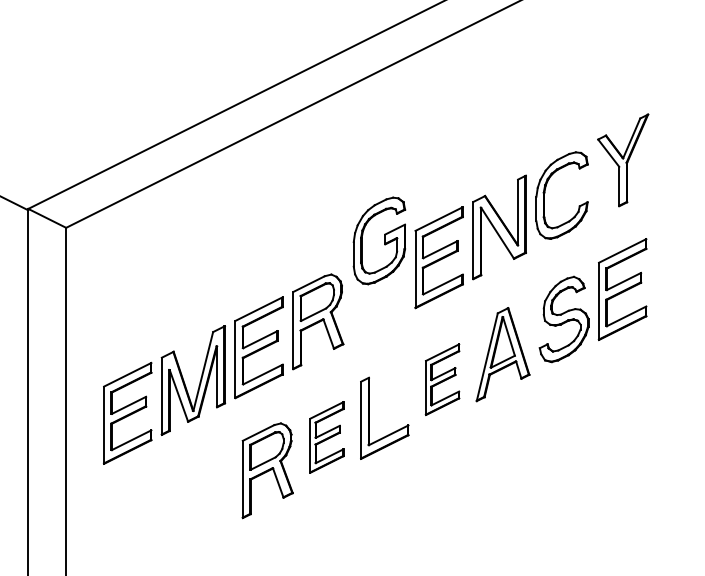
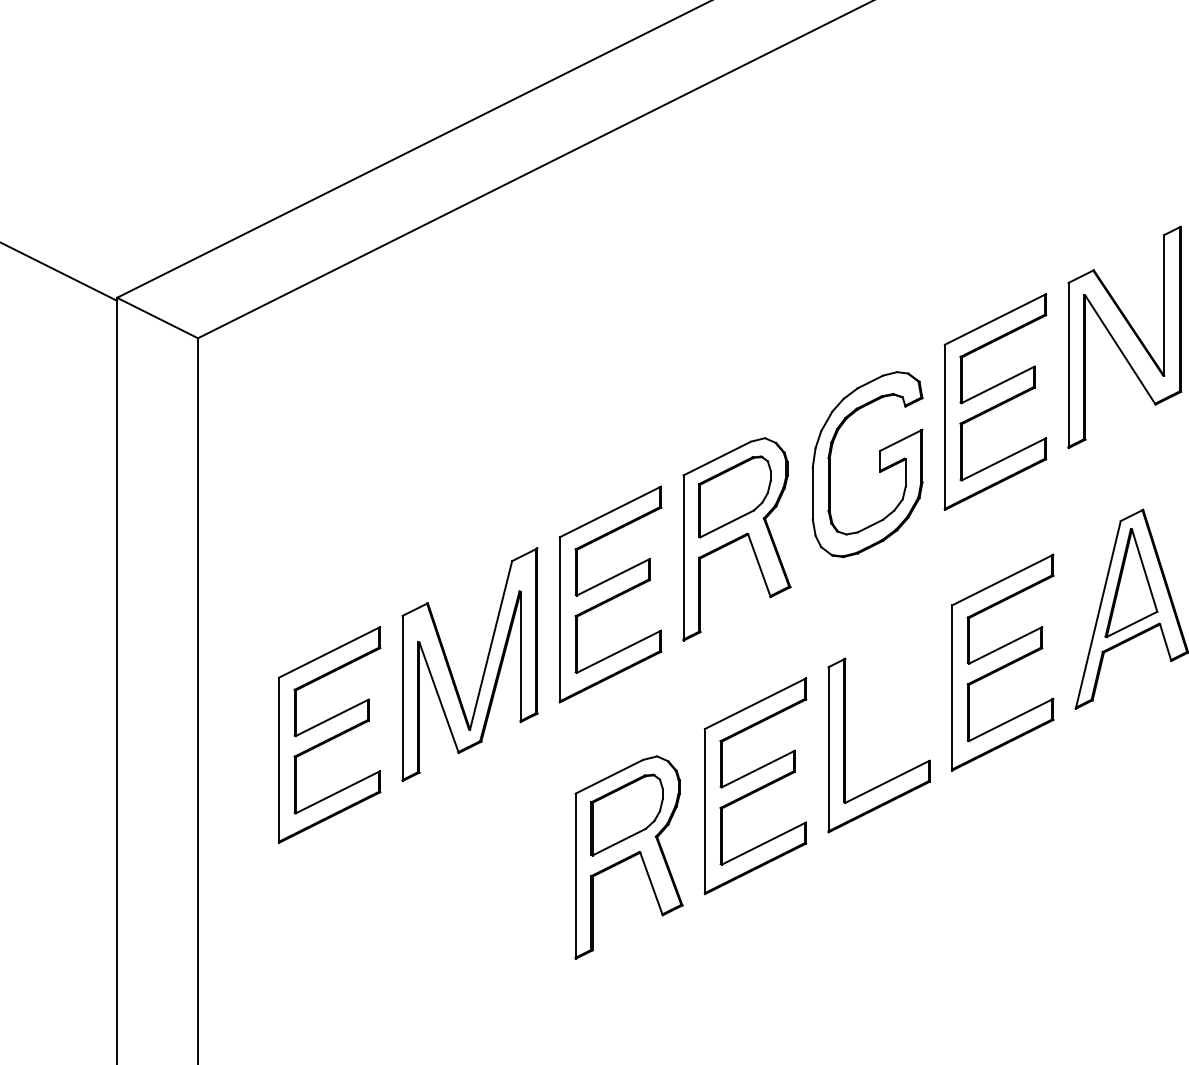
part: (379, 240) -> (867, 463), moved
part: (442, 379) -> (1002, 662), size x1.43
part: (326, 437) -> (754, 786), size x1.43

